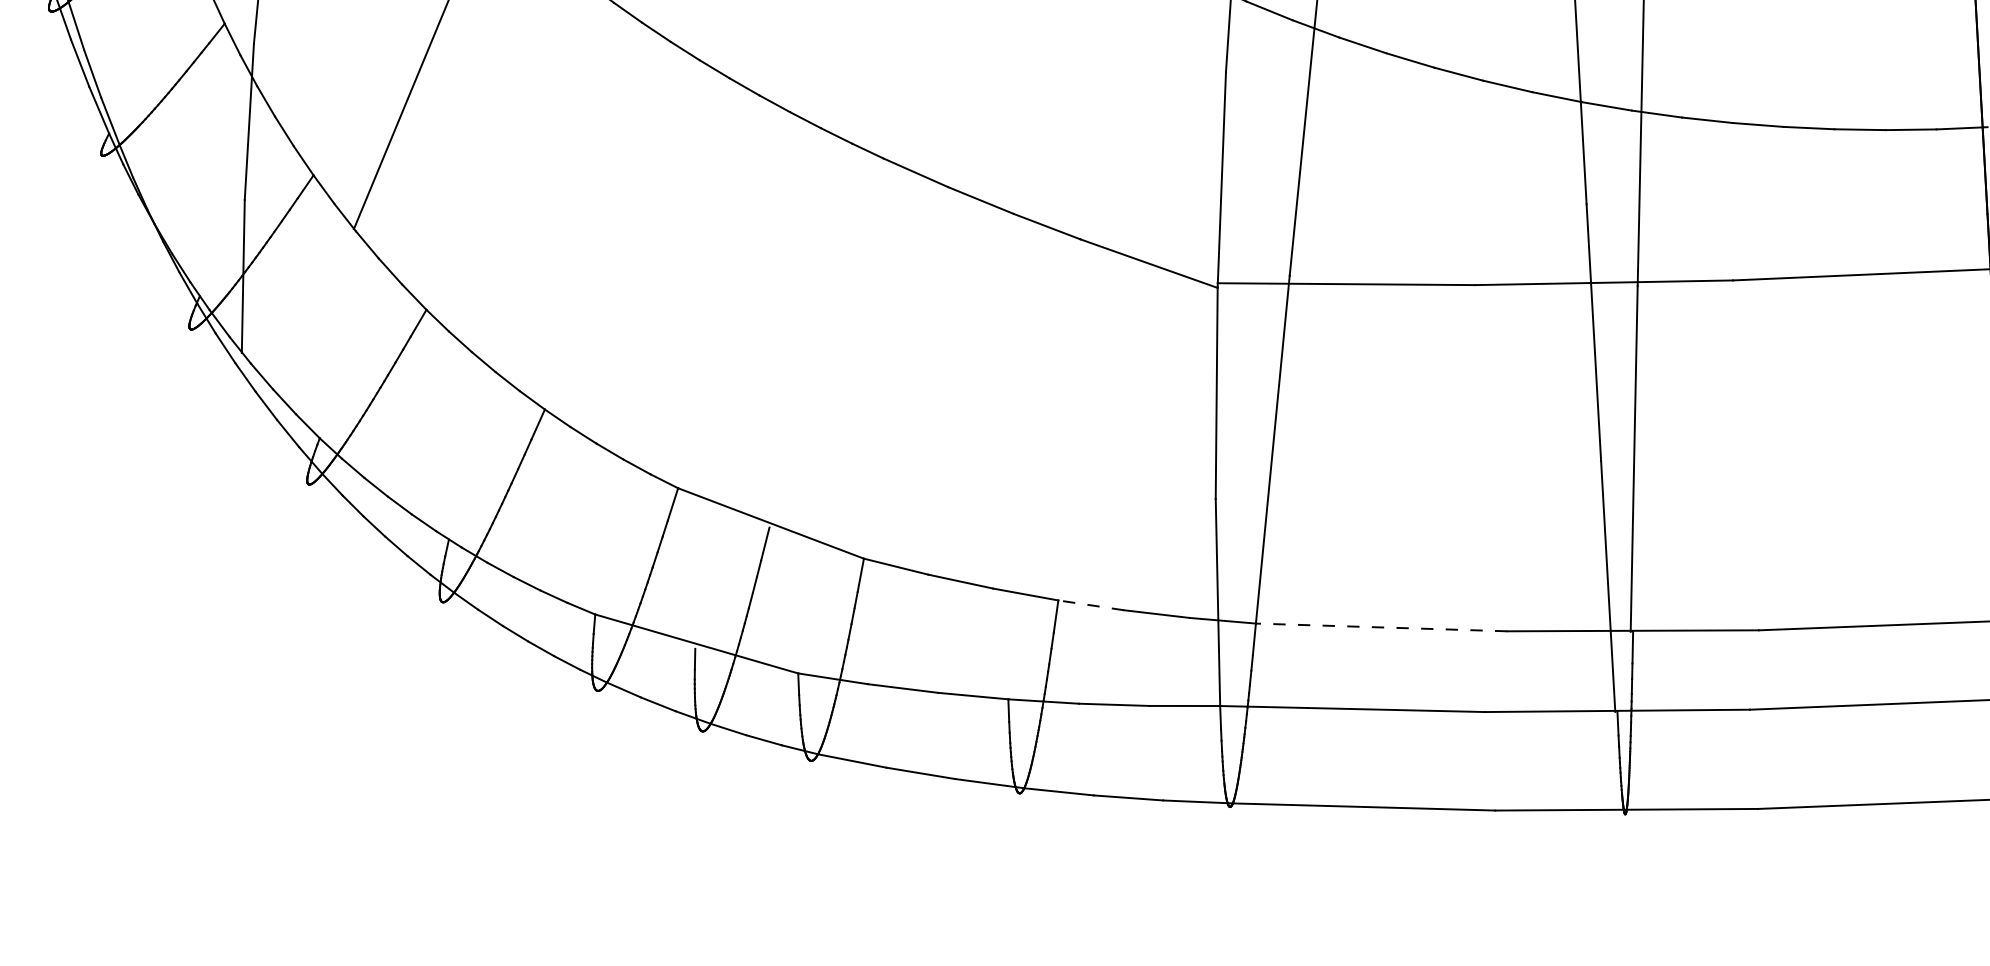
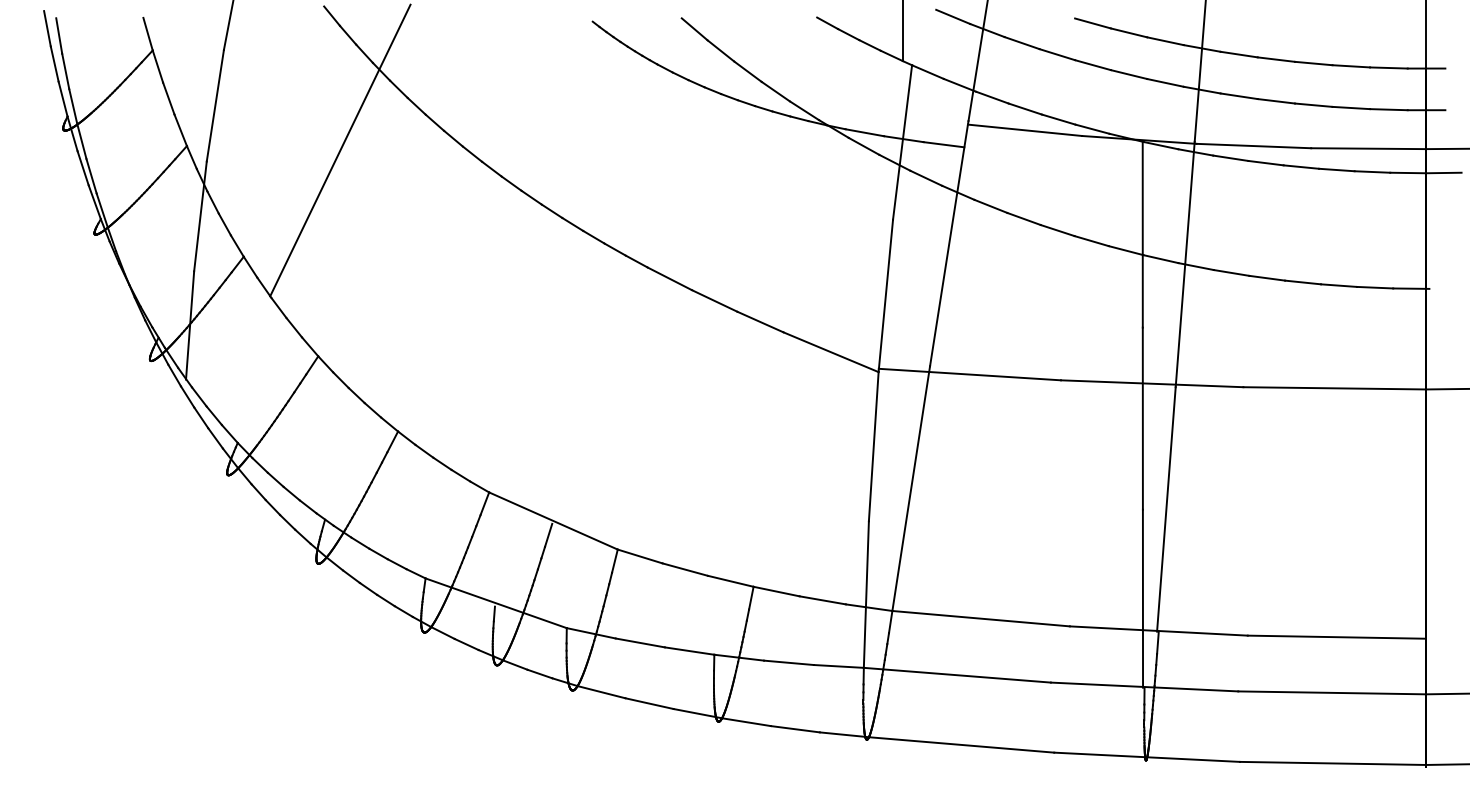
line: (1091, 605) -> (776, 591), dashed -> solid
line: (1380, 627) -> (980, 618), dashed -> solid

